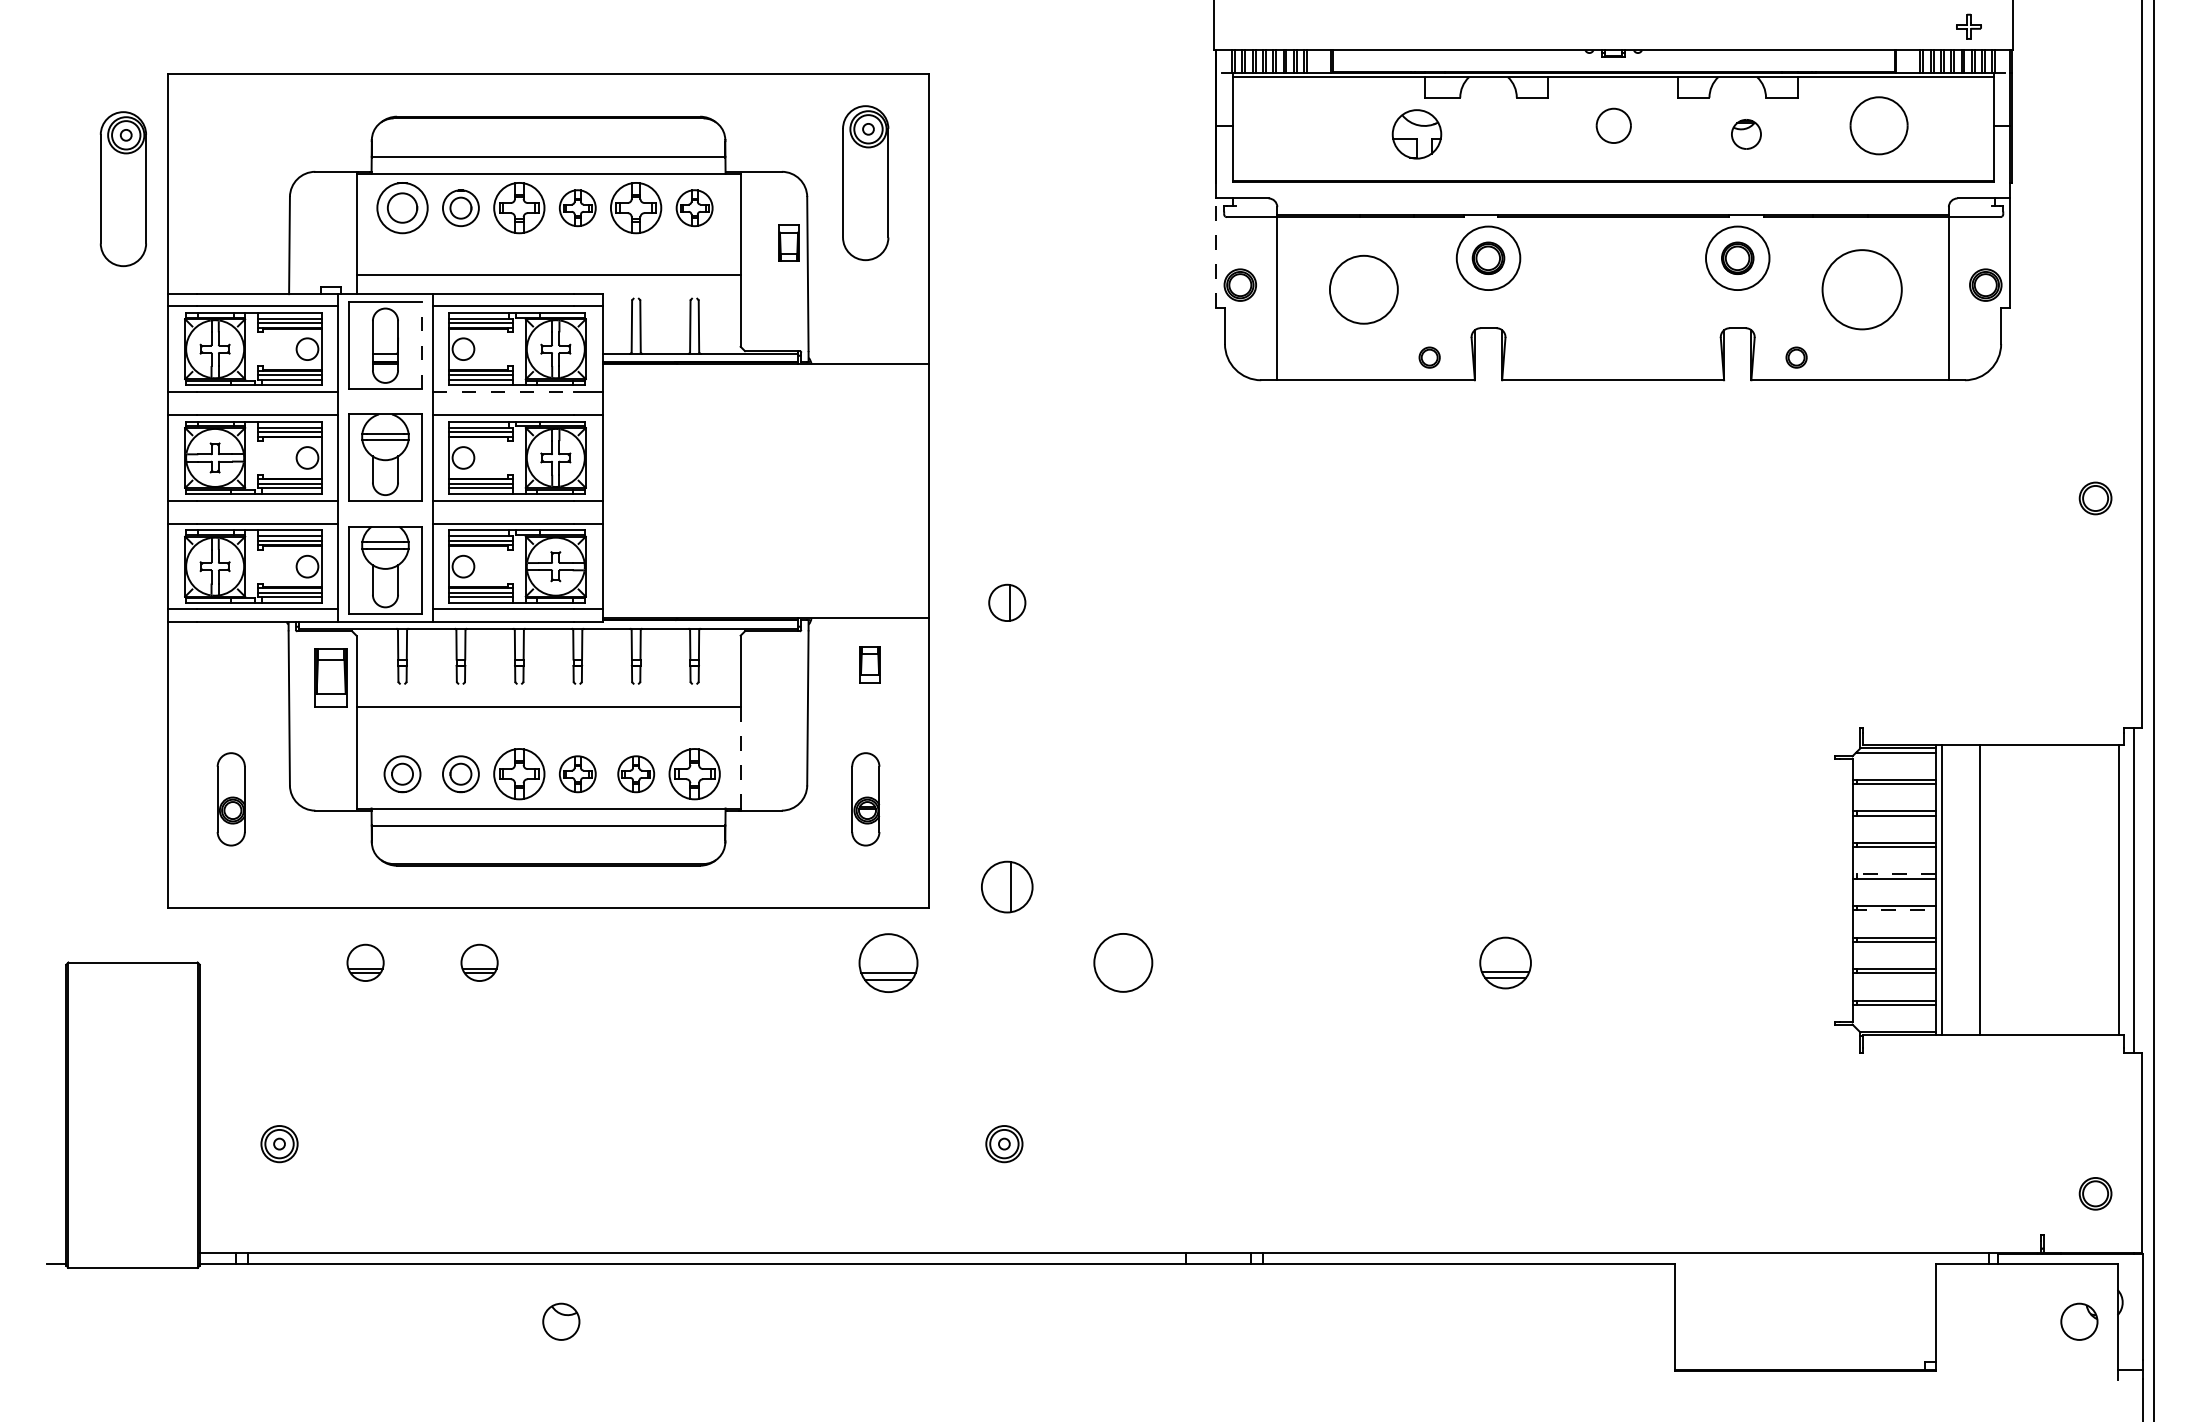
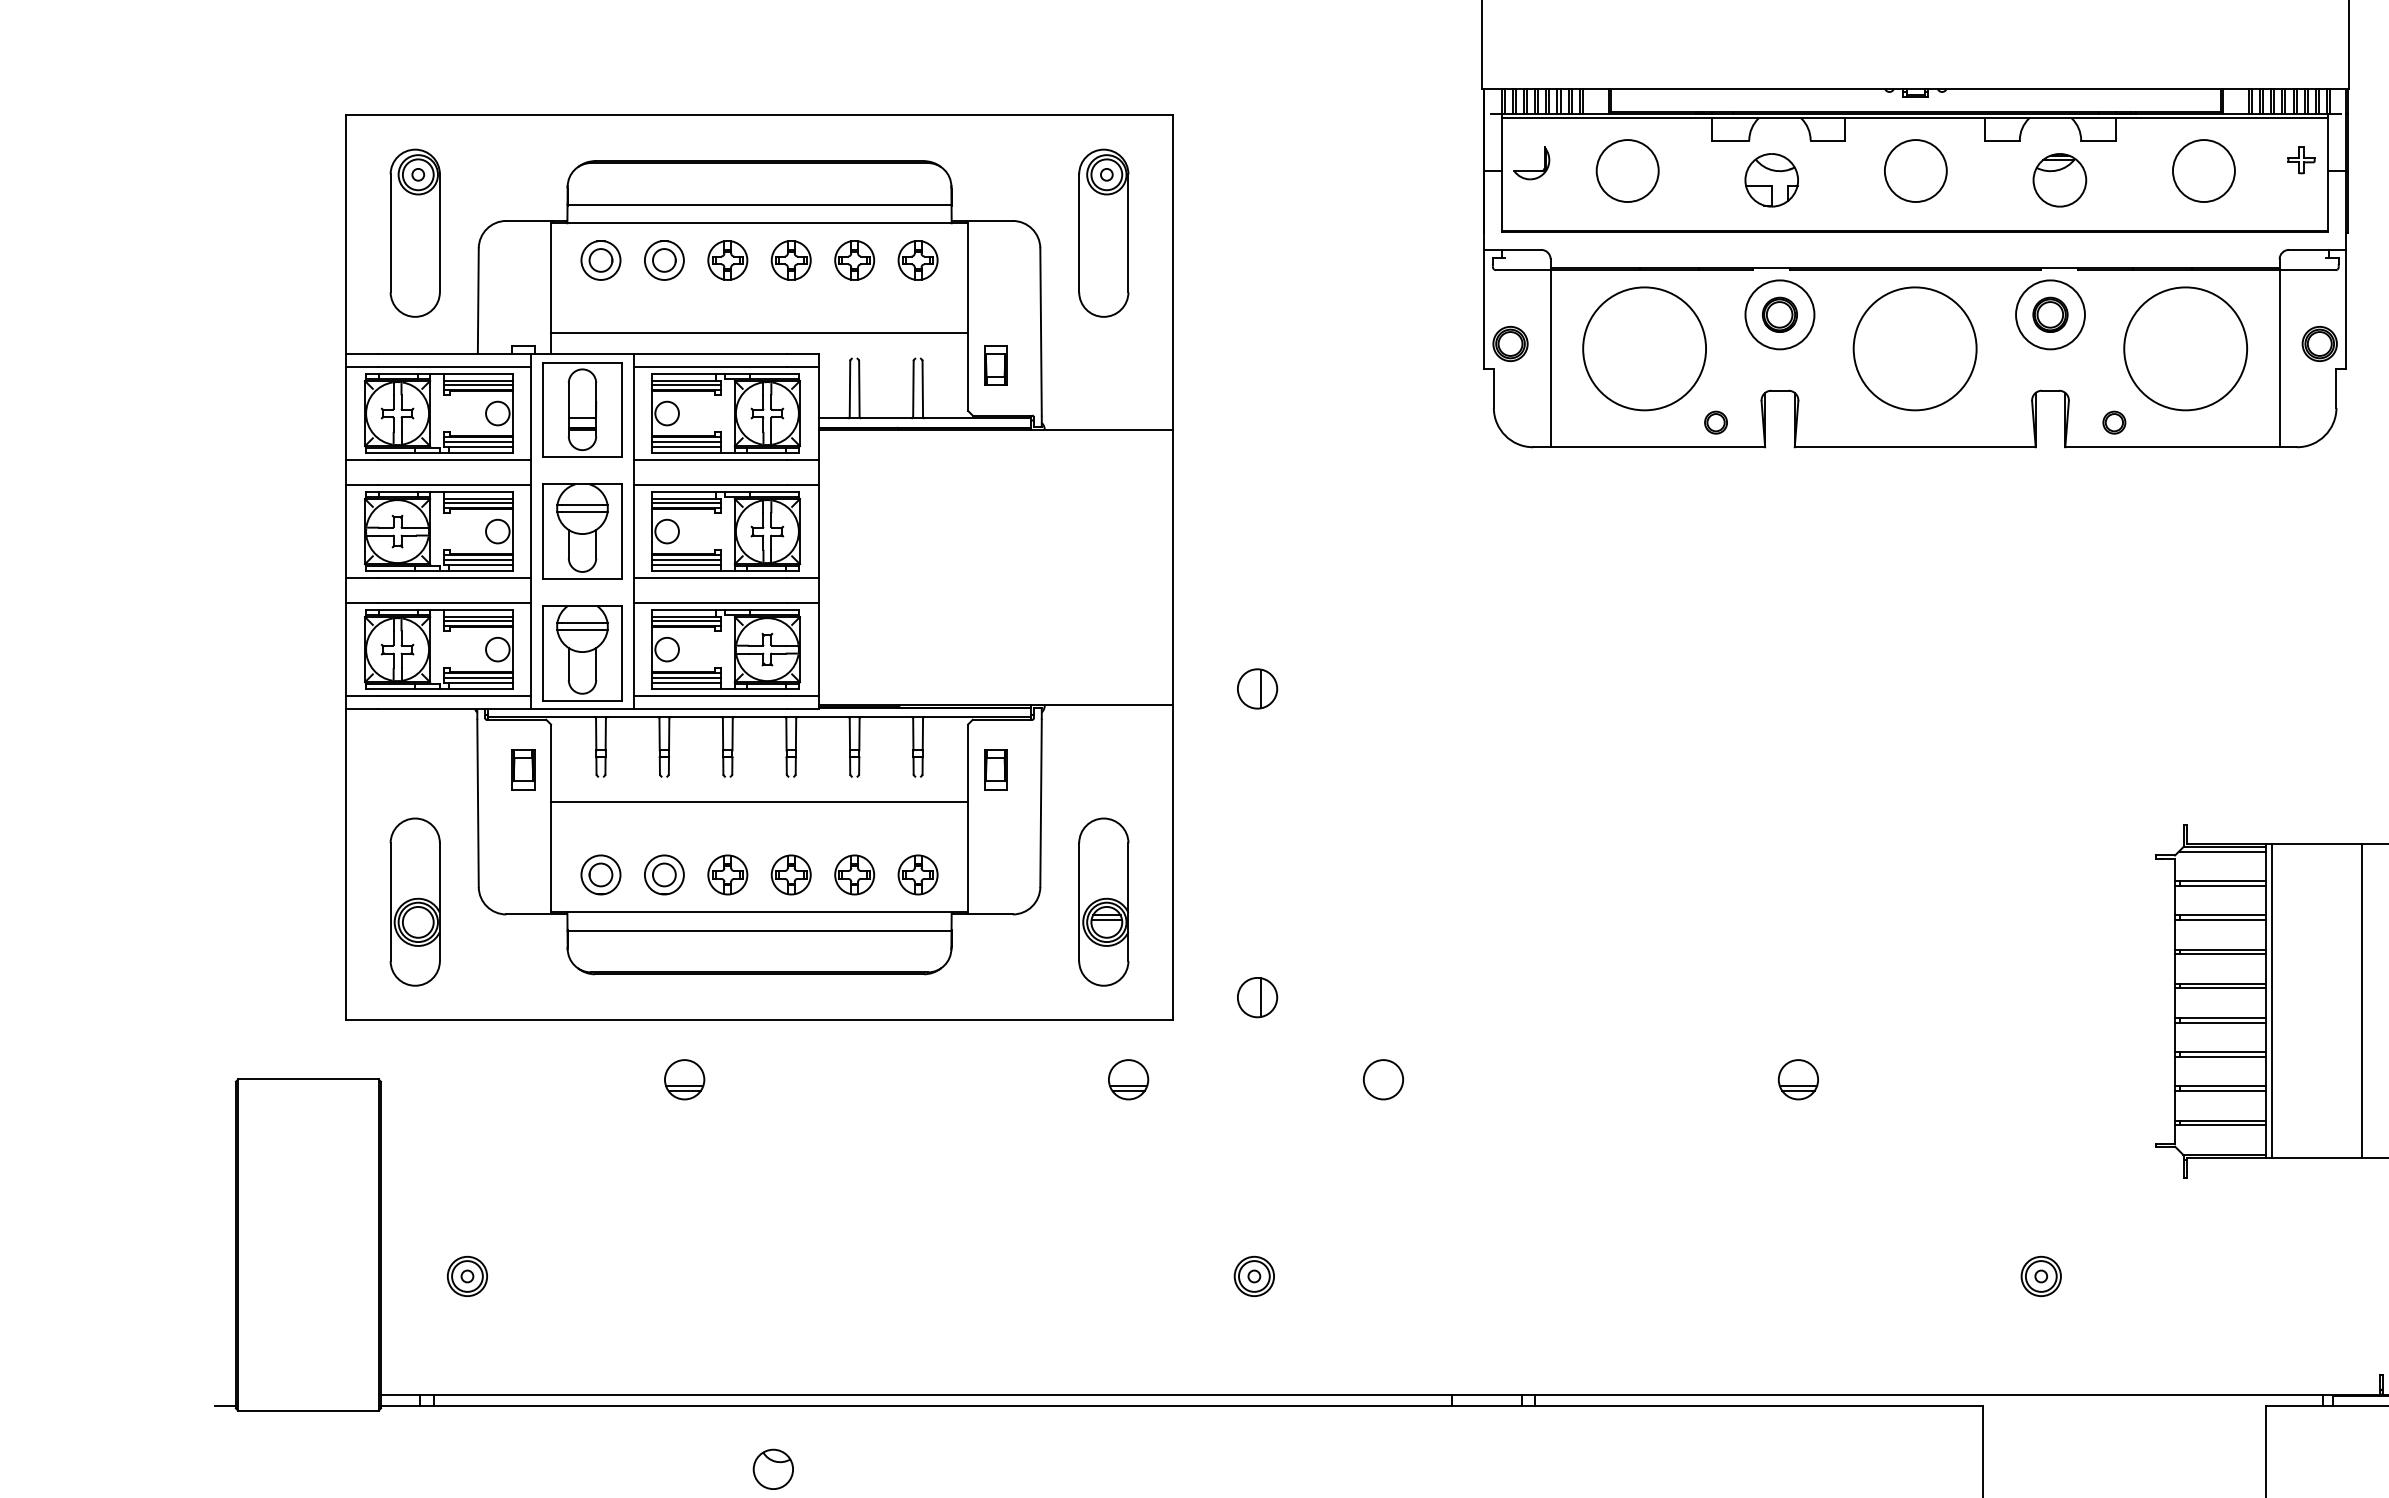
part: (1968, 26) -> (2301, 159), moved
part: (1259, 125) -> (1531, 170), added
part: (1347, 125) -> (1626, 170), added
part: (1613, 125) -> (1915, 170), size x1.67
part: (1416, 134) -> (1771, 180), moved
part: (1746, 134) -> (2060, 180), size x1.67
part: (122, 189) -> (414, 233), moved
part: (402, 208) -> (600, 260), size x0.71
part: (519, 208) -> (727, 260), size x0.71
part: (636, 208) -> (854, 260), size x0.71
part: (788, 242) -> (995, 365), moved
line: (1215, 253) -> (1483, 309), dashed -> solid
circle: (1363, 289) -> (1644, 348), size x1.67
circle: (1612, 289) -> (1914, 348), added
circle: (1861, 289) -> (2184, 348), size x1.43
line: (421, 345) -> (621, 409), dashed -> solid
line: (503, 392) -> (710, 460), dashed -> solid
part: (869, 664) -> (995, 769), moved
part: (330, 677) -> (522, 769), size x0.62
line: (740, 757) -> (967, 856), dashed -> solid
part: (519, 774) -> (727, 875), size x0.71
part: (694, 774) -> (917, 875), size x0.71
part: (230, 799) -> (414, 902), size x1.67
part: (865, 799) -> (1103, 902), size x1.67
line: (1894, 874) -> (2220, 983), dashed -> solid
part: (1007, 887) -> (1257, 997), size x0.71
line: (1980, 890) -> (2362, 1001), moved
line: (1894, 910) -> (2220, 1022), dashed -> solid
part: (365, 962) -> (560, 1079), removed
part: (888, 962) -> (1128, 1079), size x0.62
circle: (1123, 962) -> (1383, 1079), size x0.62
part: (1505, 962) -> (1798, 1079), size x0.71
part: (1729, 1144) -> (2041, 1276), added

